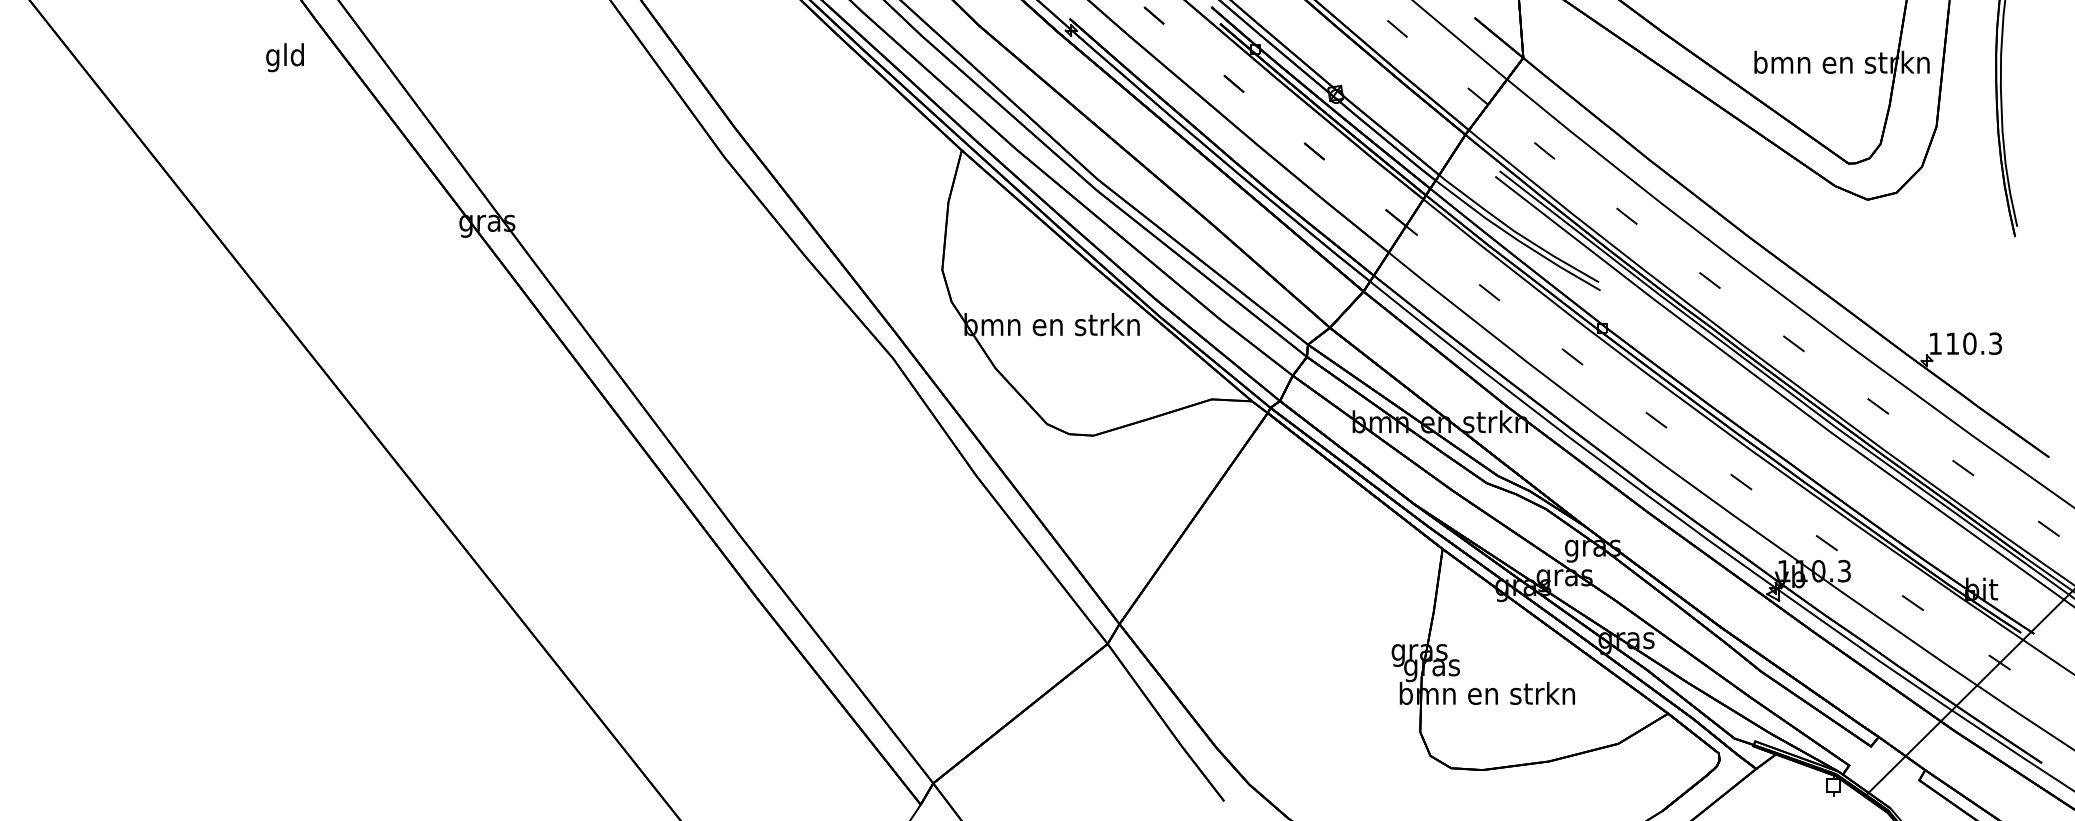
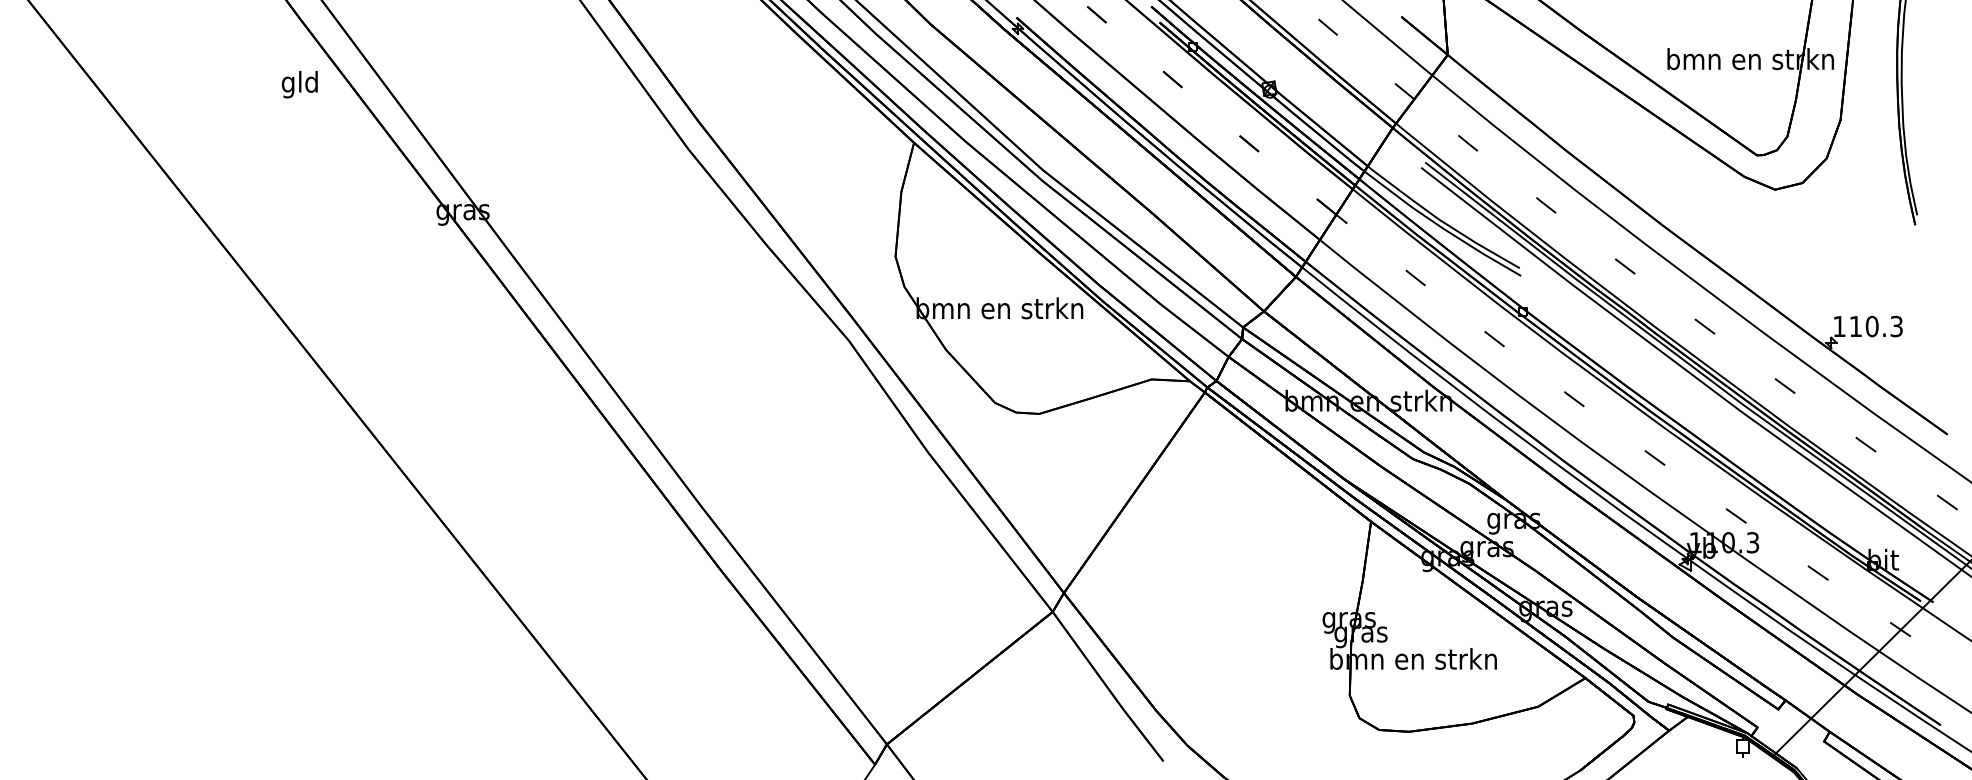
text: (284, 57) -> (299, 84), moved

